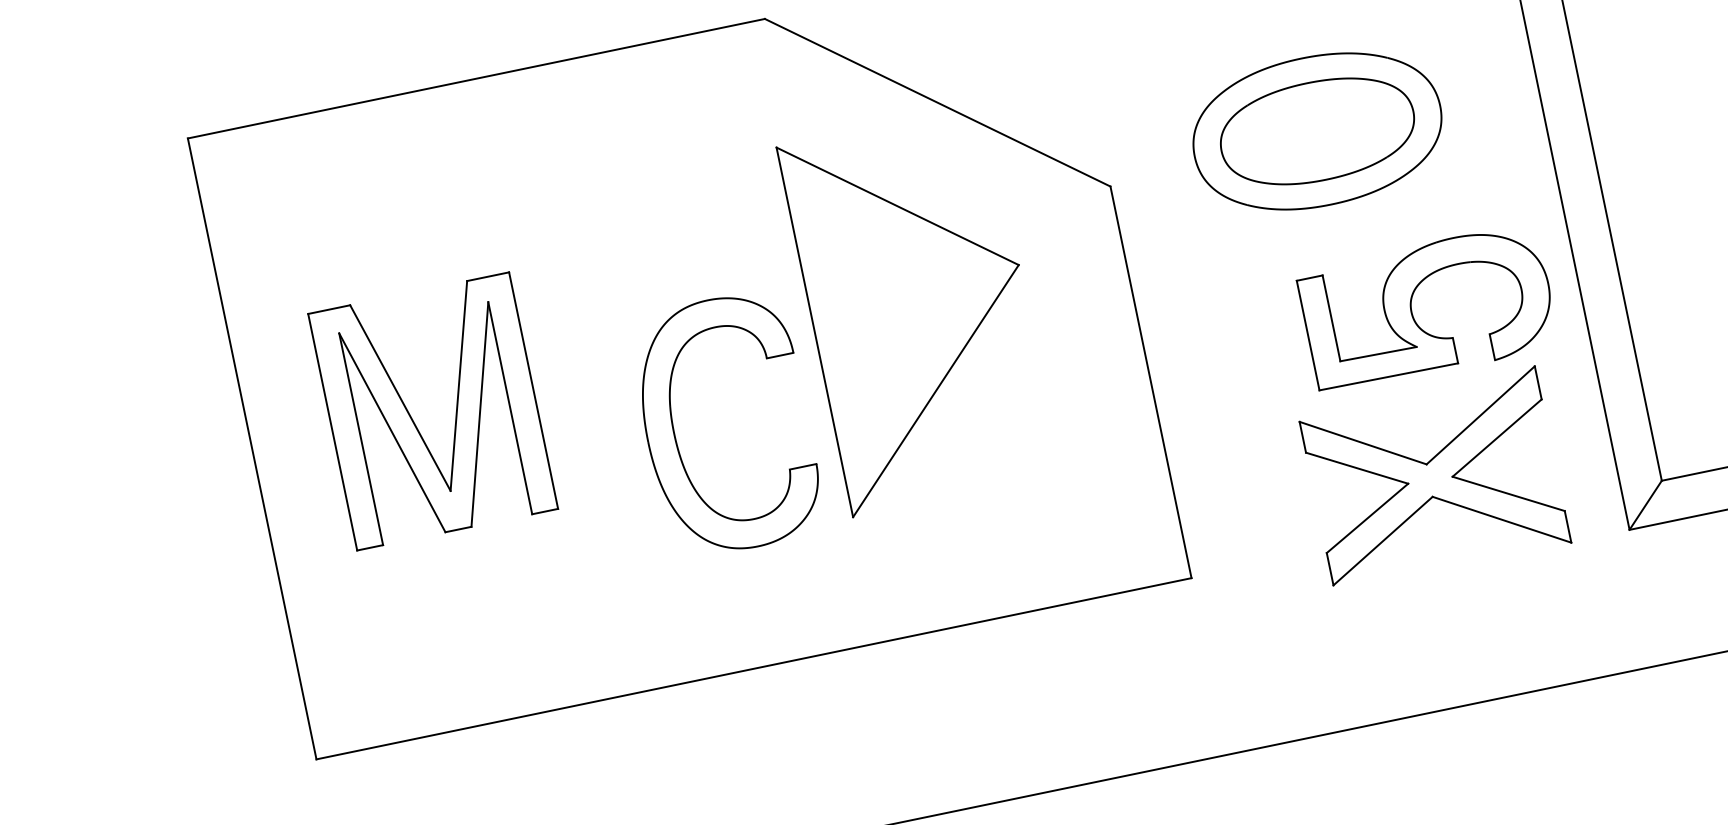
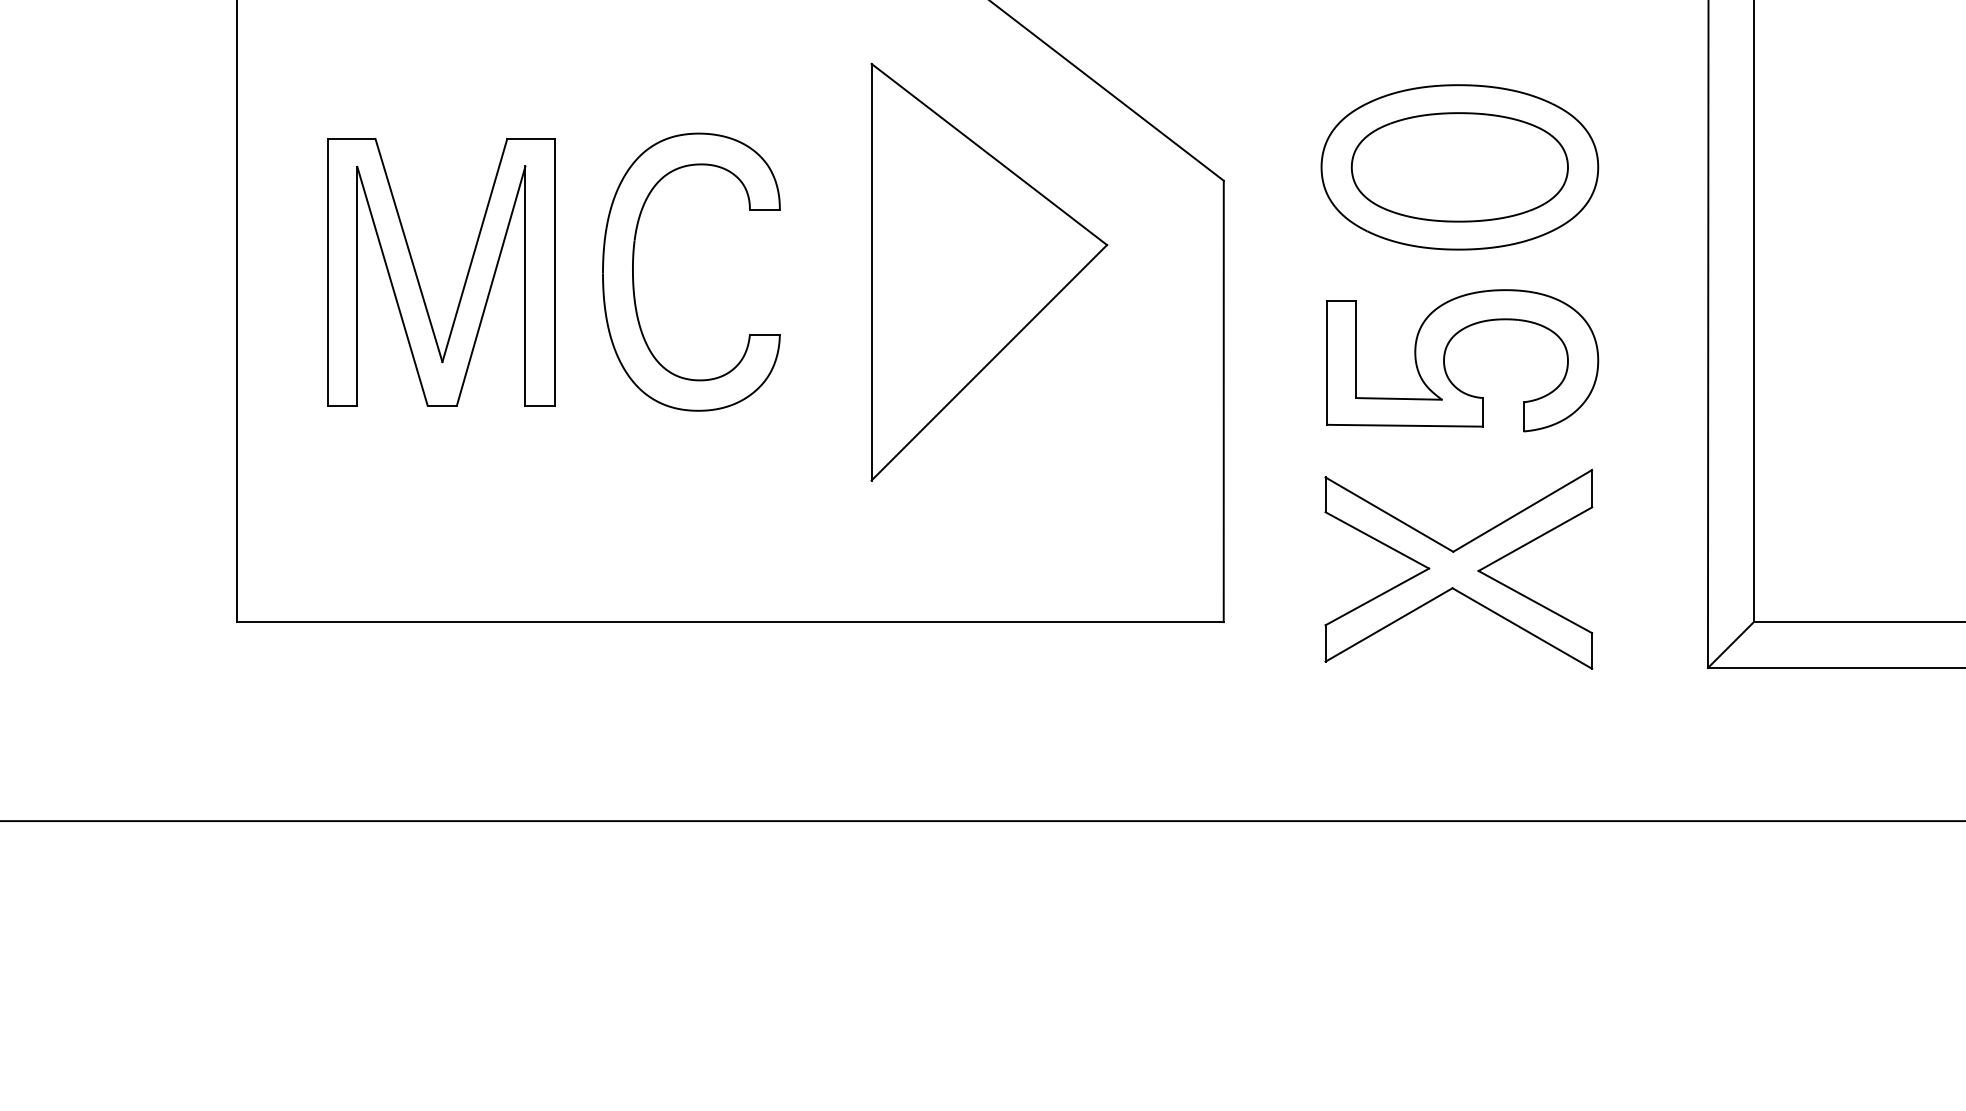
part: (1412, 308) -> (1445, 357), moved
part: (677, 443) -> (634, 281), moved
part: (1434, 479) -> (1458, 569), moved

